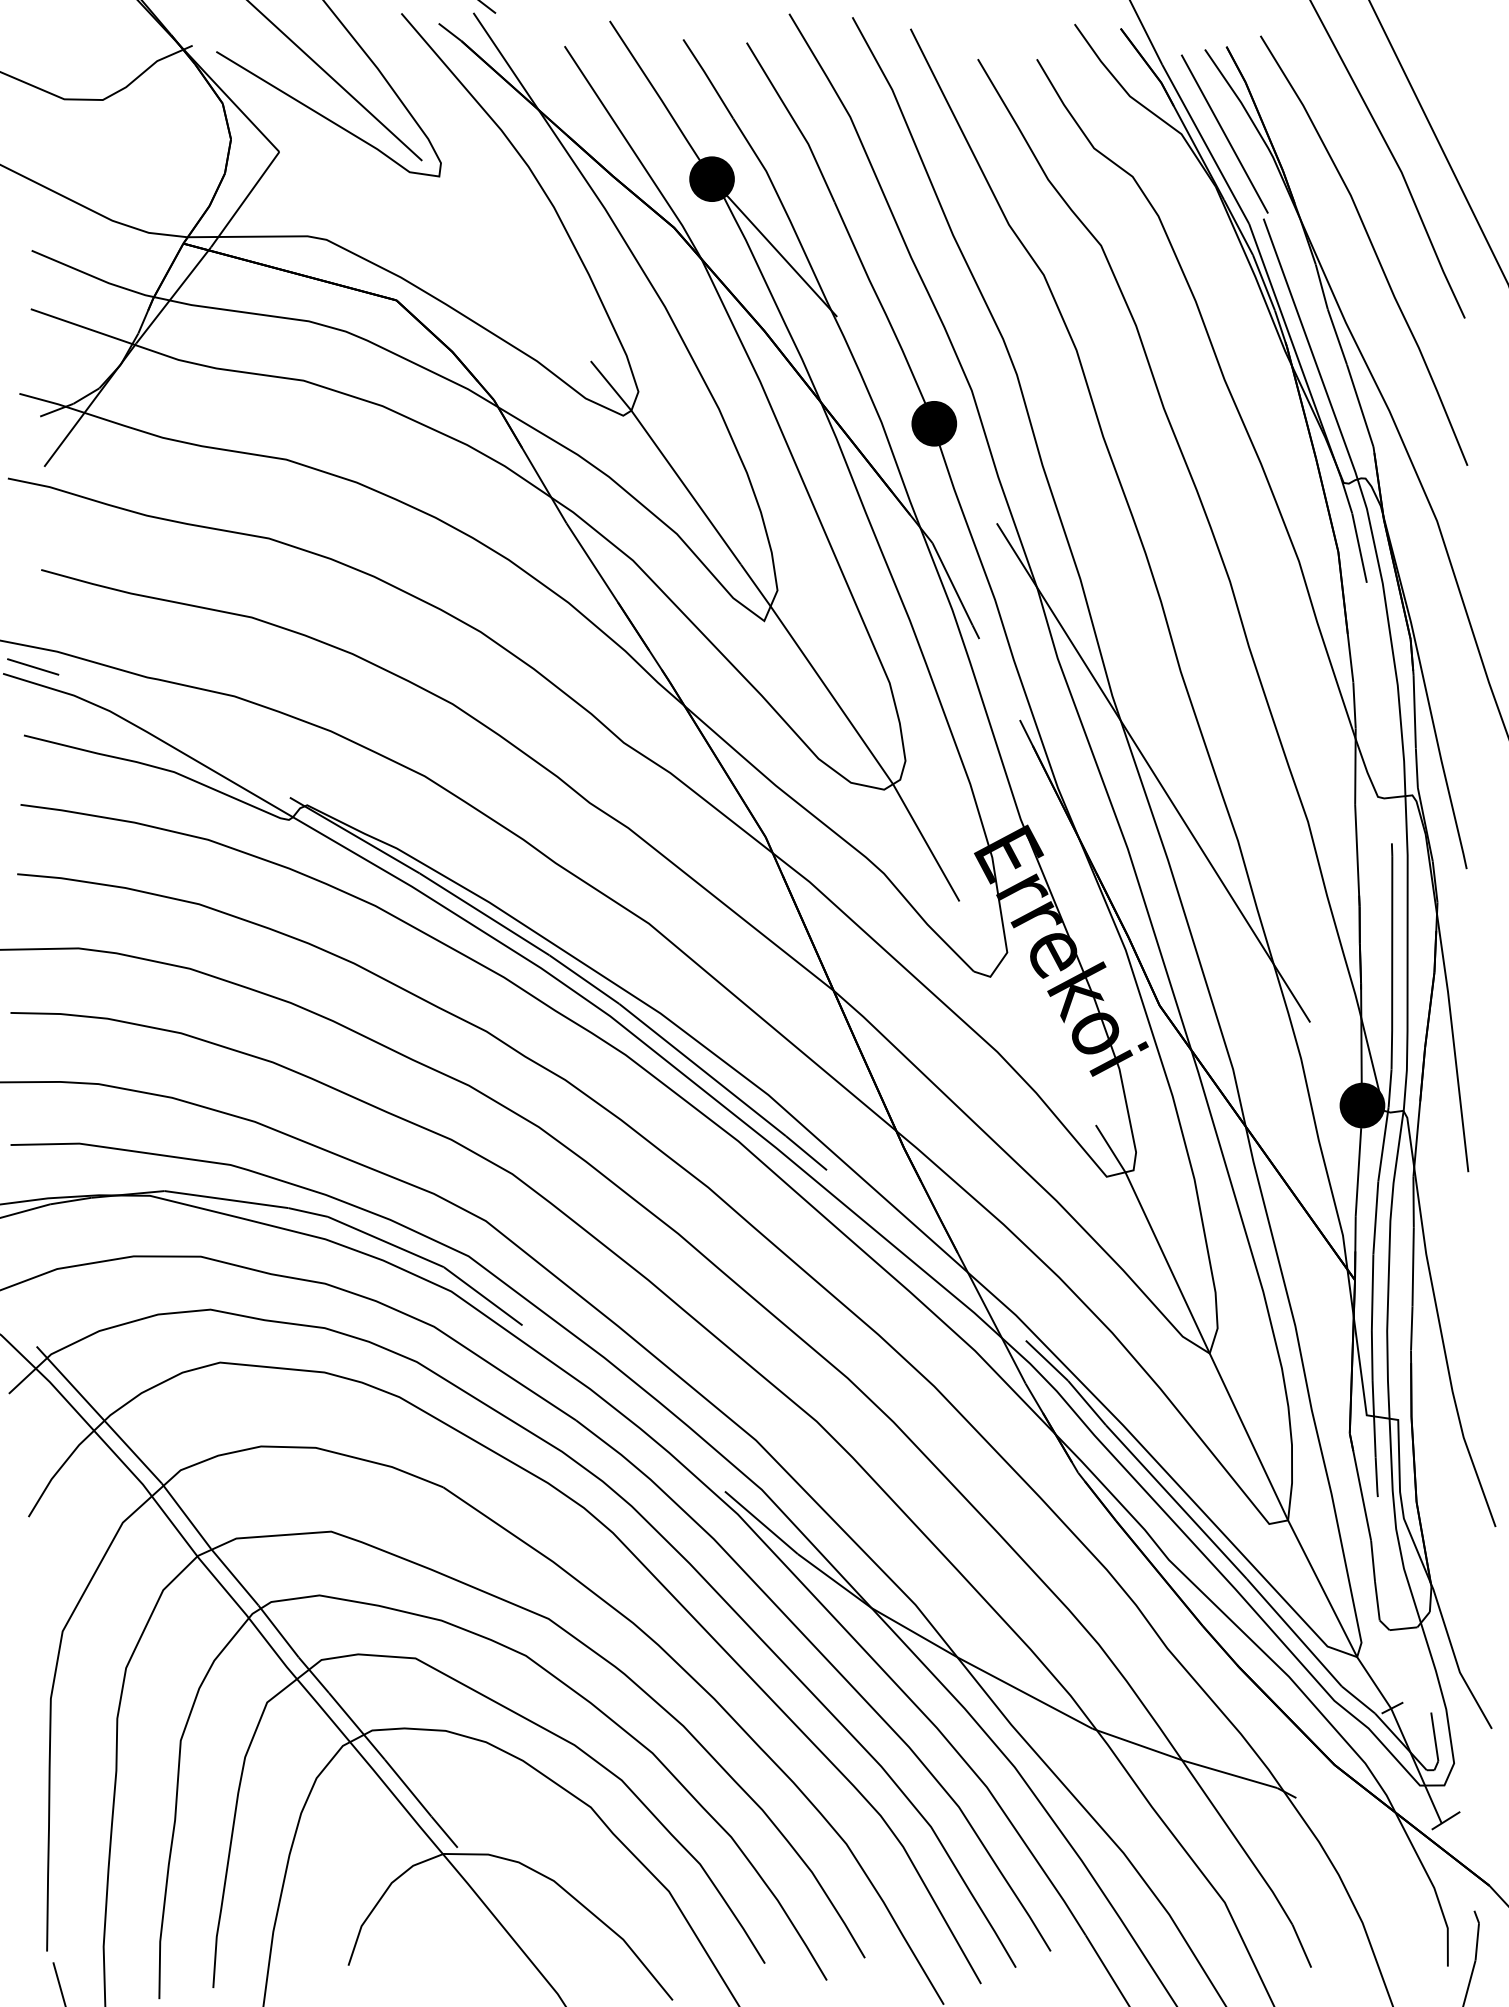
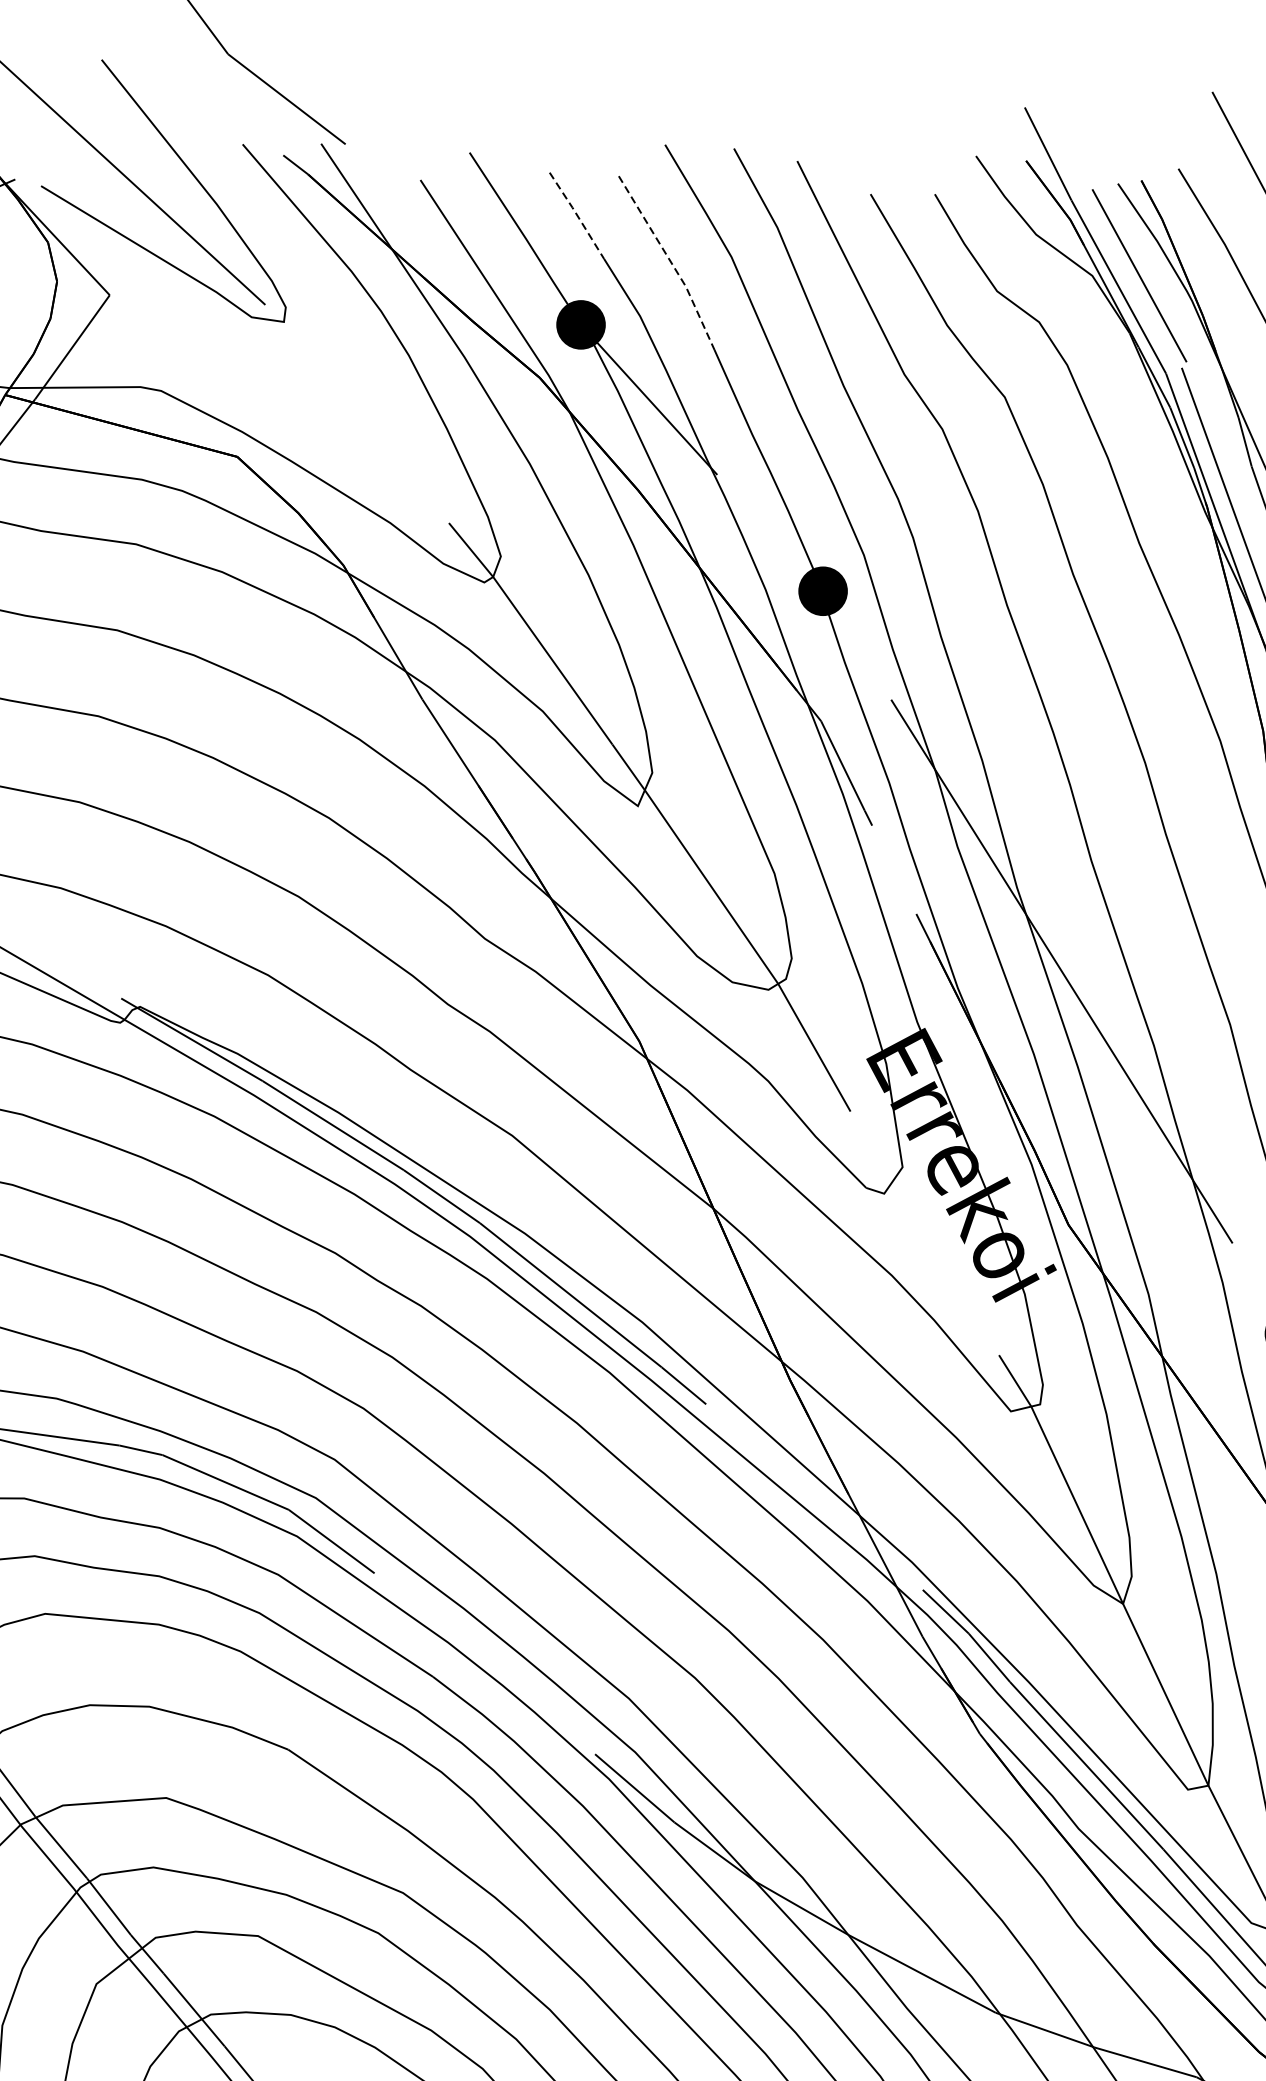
line: (708, 78) -> (577, 215), solid -> dashed
line: (793, 120) -> (669, 260), solid -> dashed

